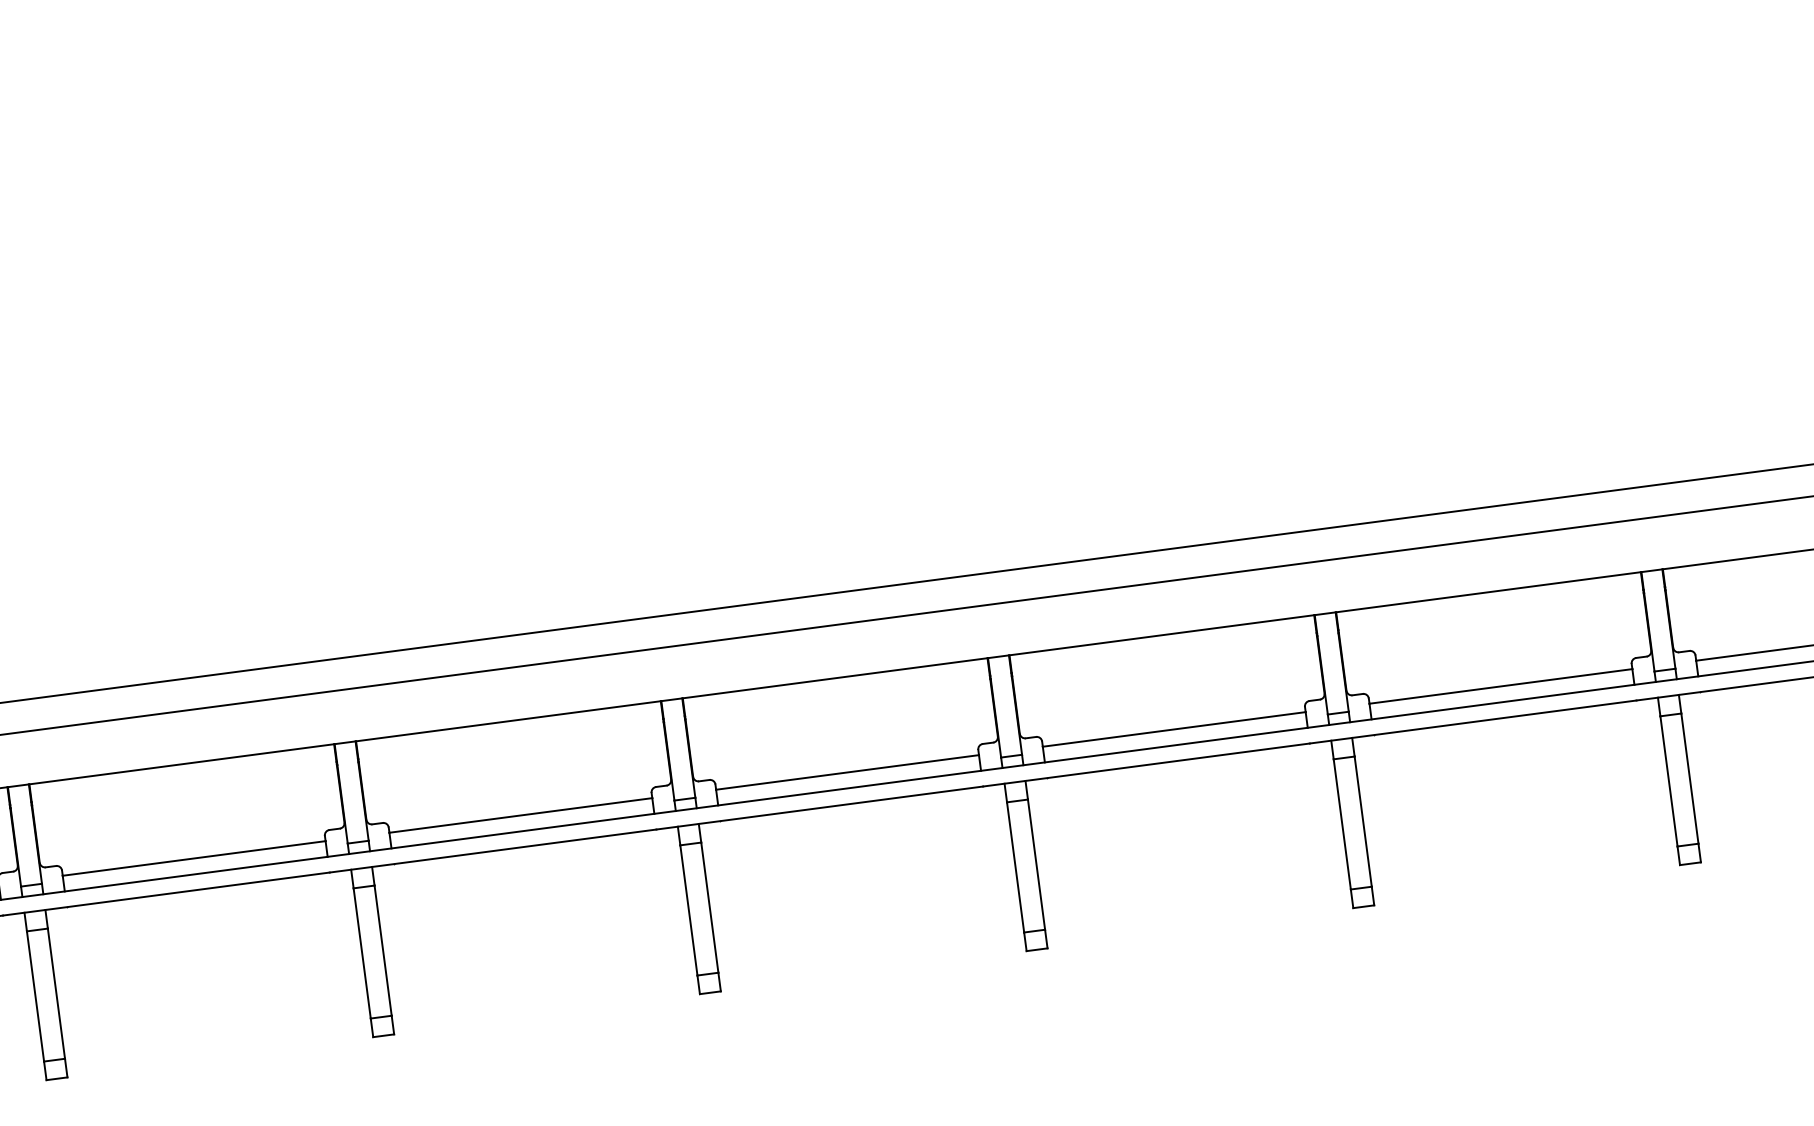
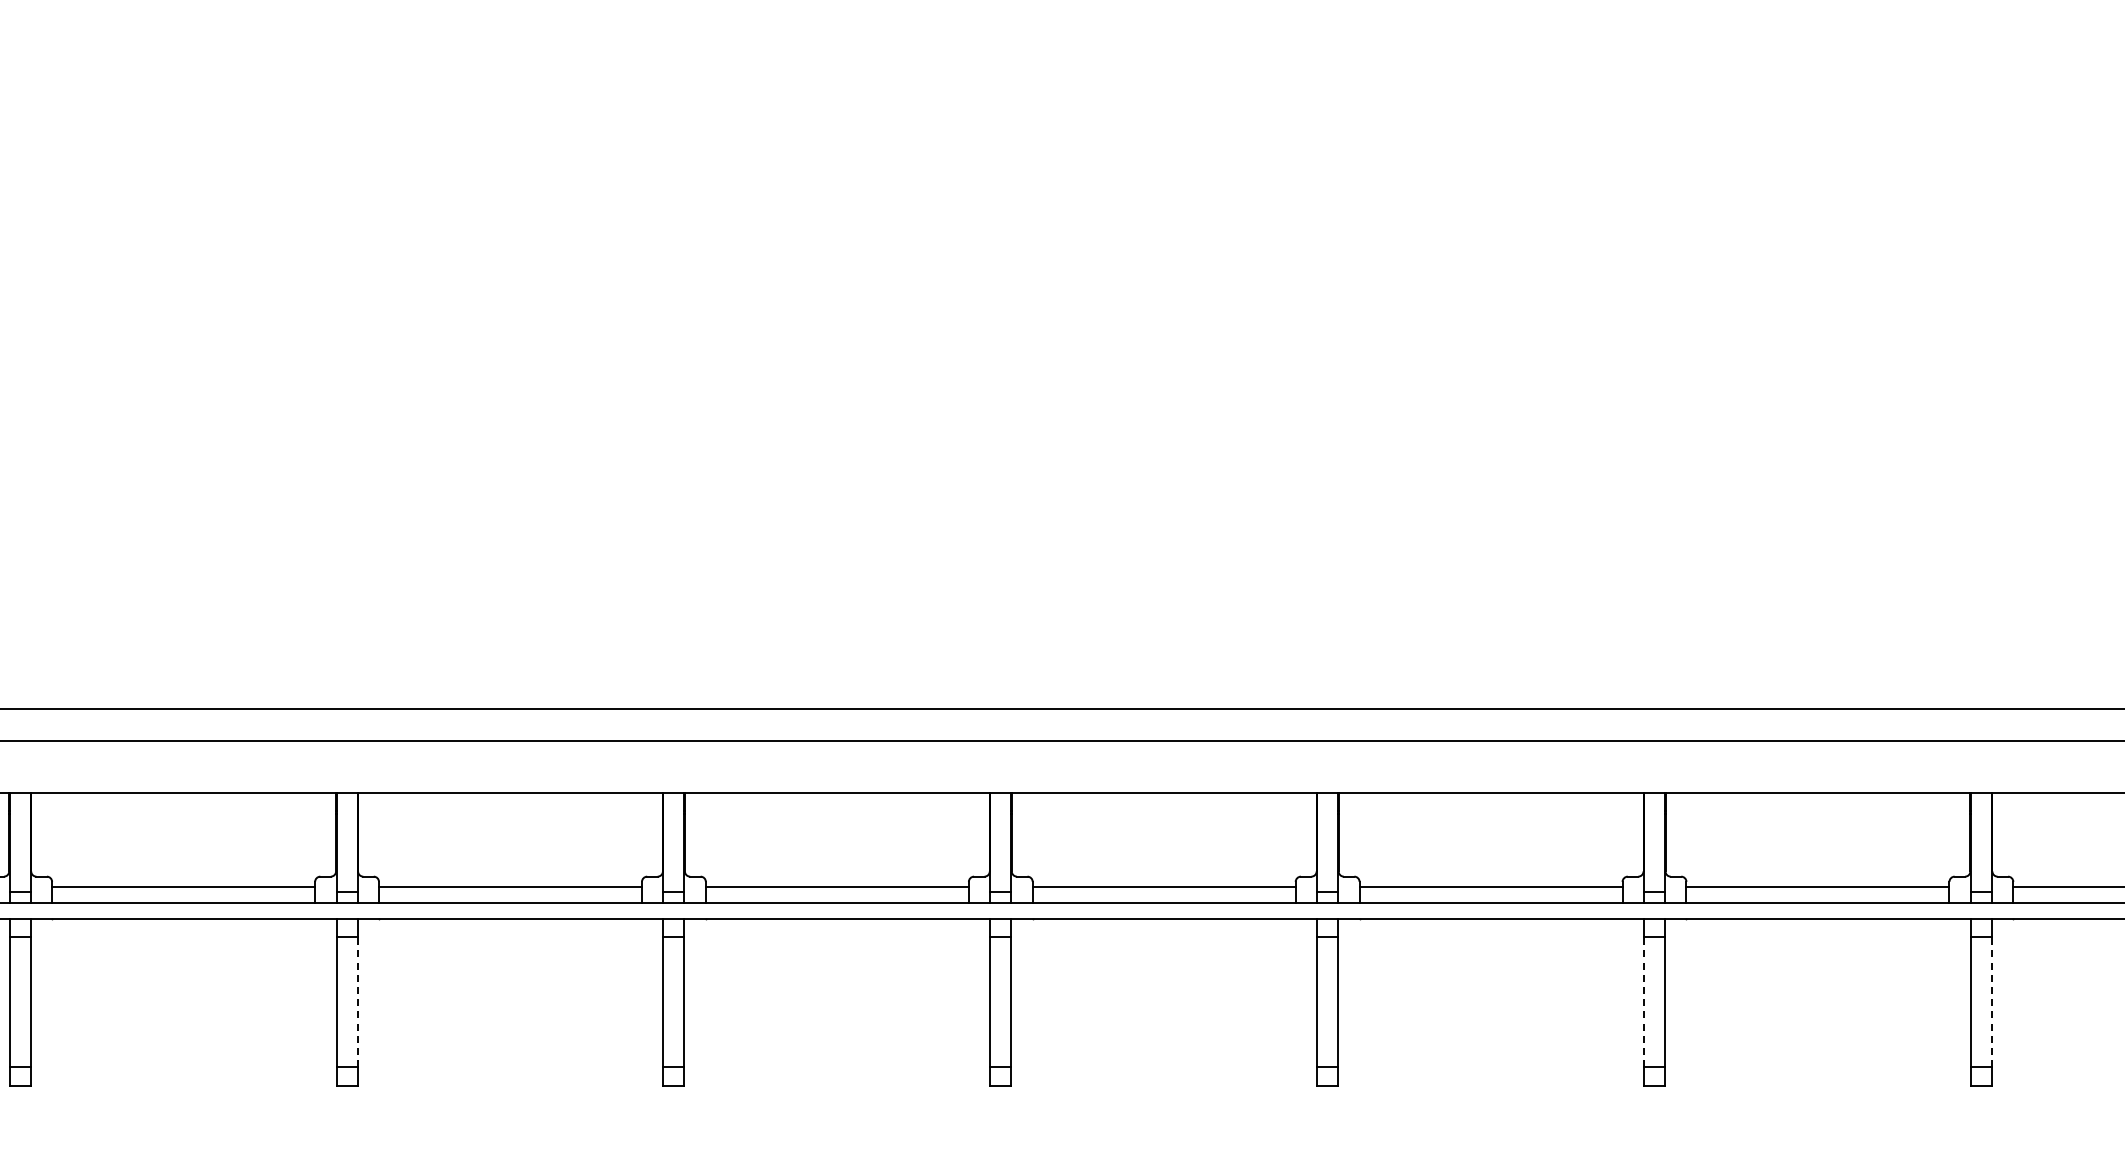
line: (1689, 777) -> (1991, 1001), solid -> dashed
line: (1342, 823) -> (1644, 1001), solid -> dashed
line: (56, 992) -> (357, 1001), solid -> dashed

